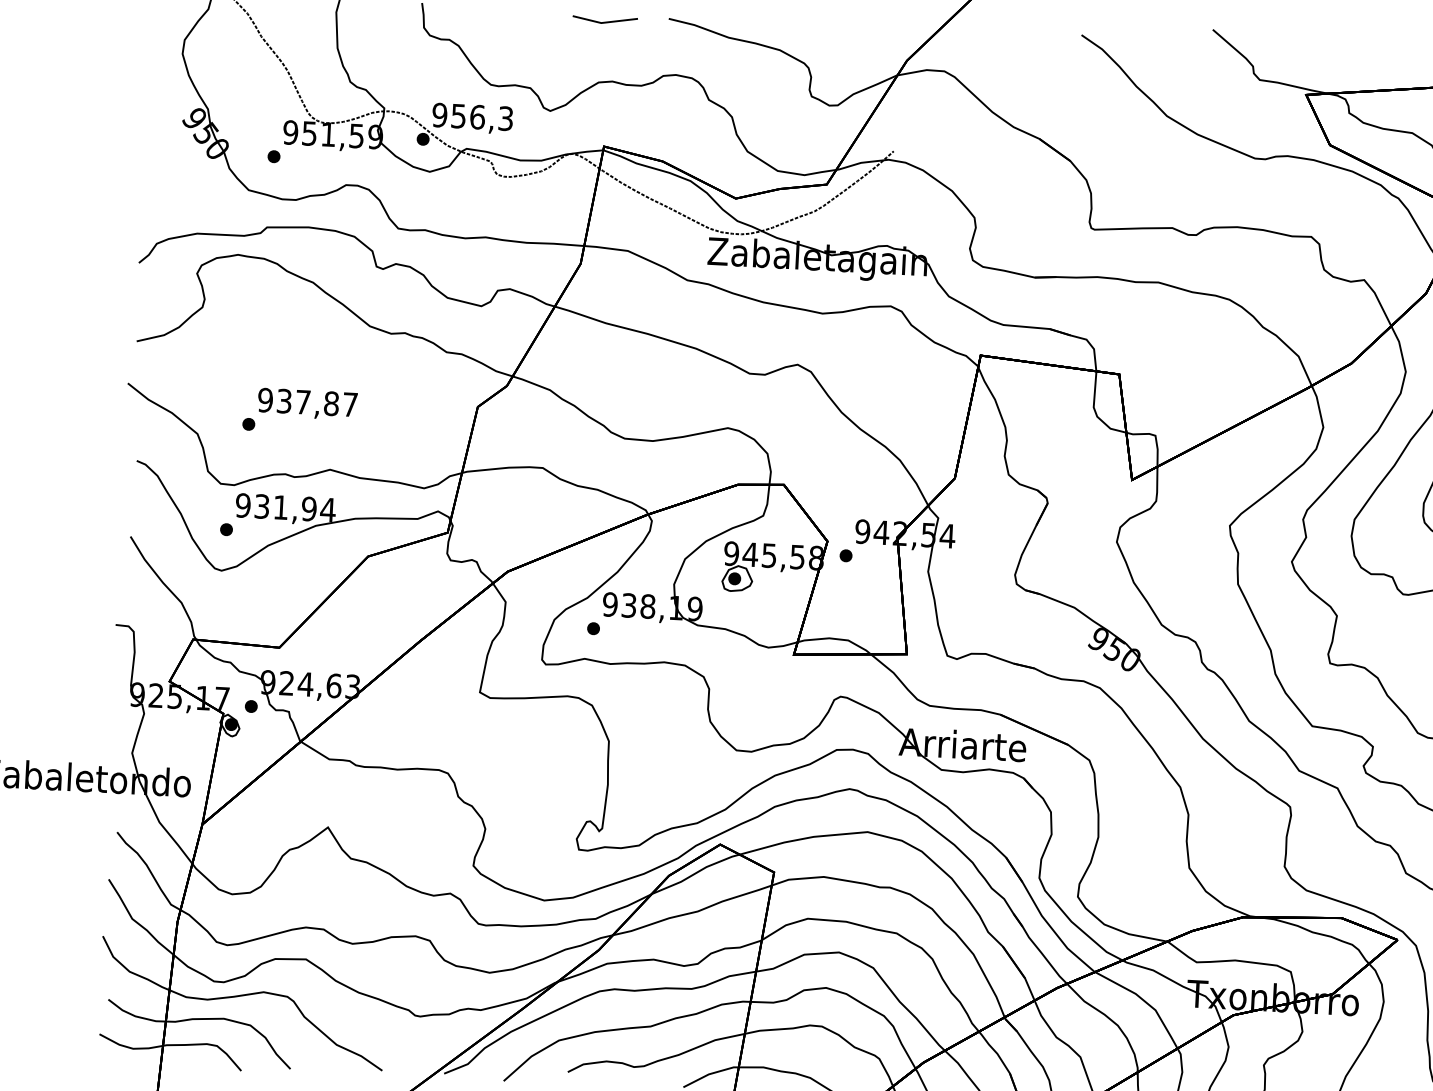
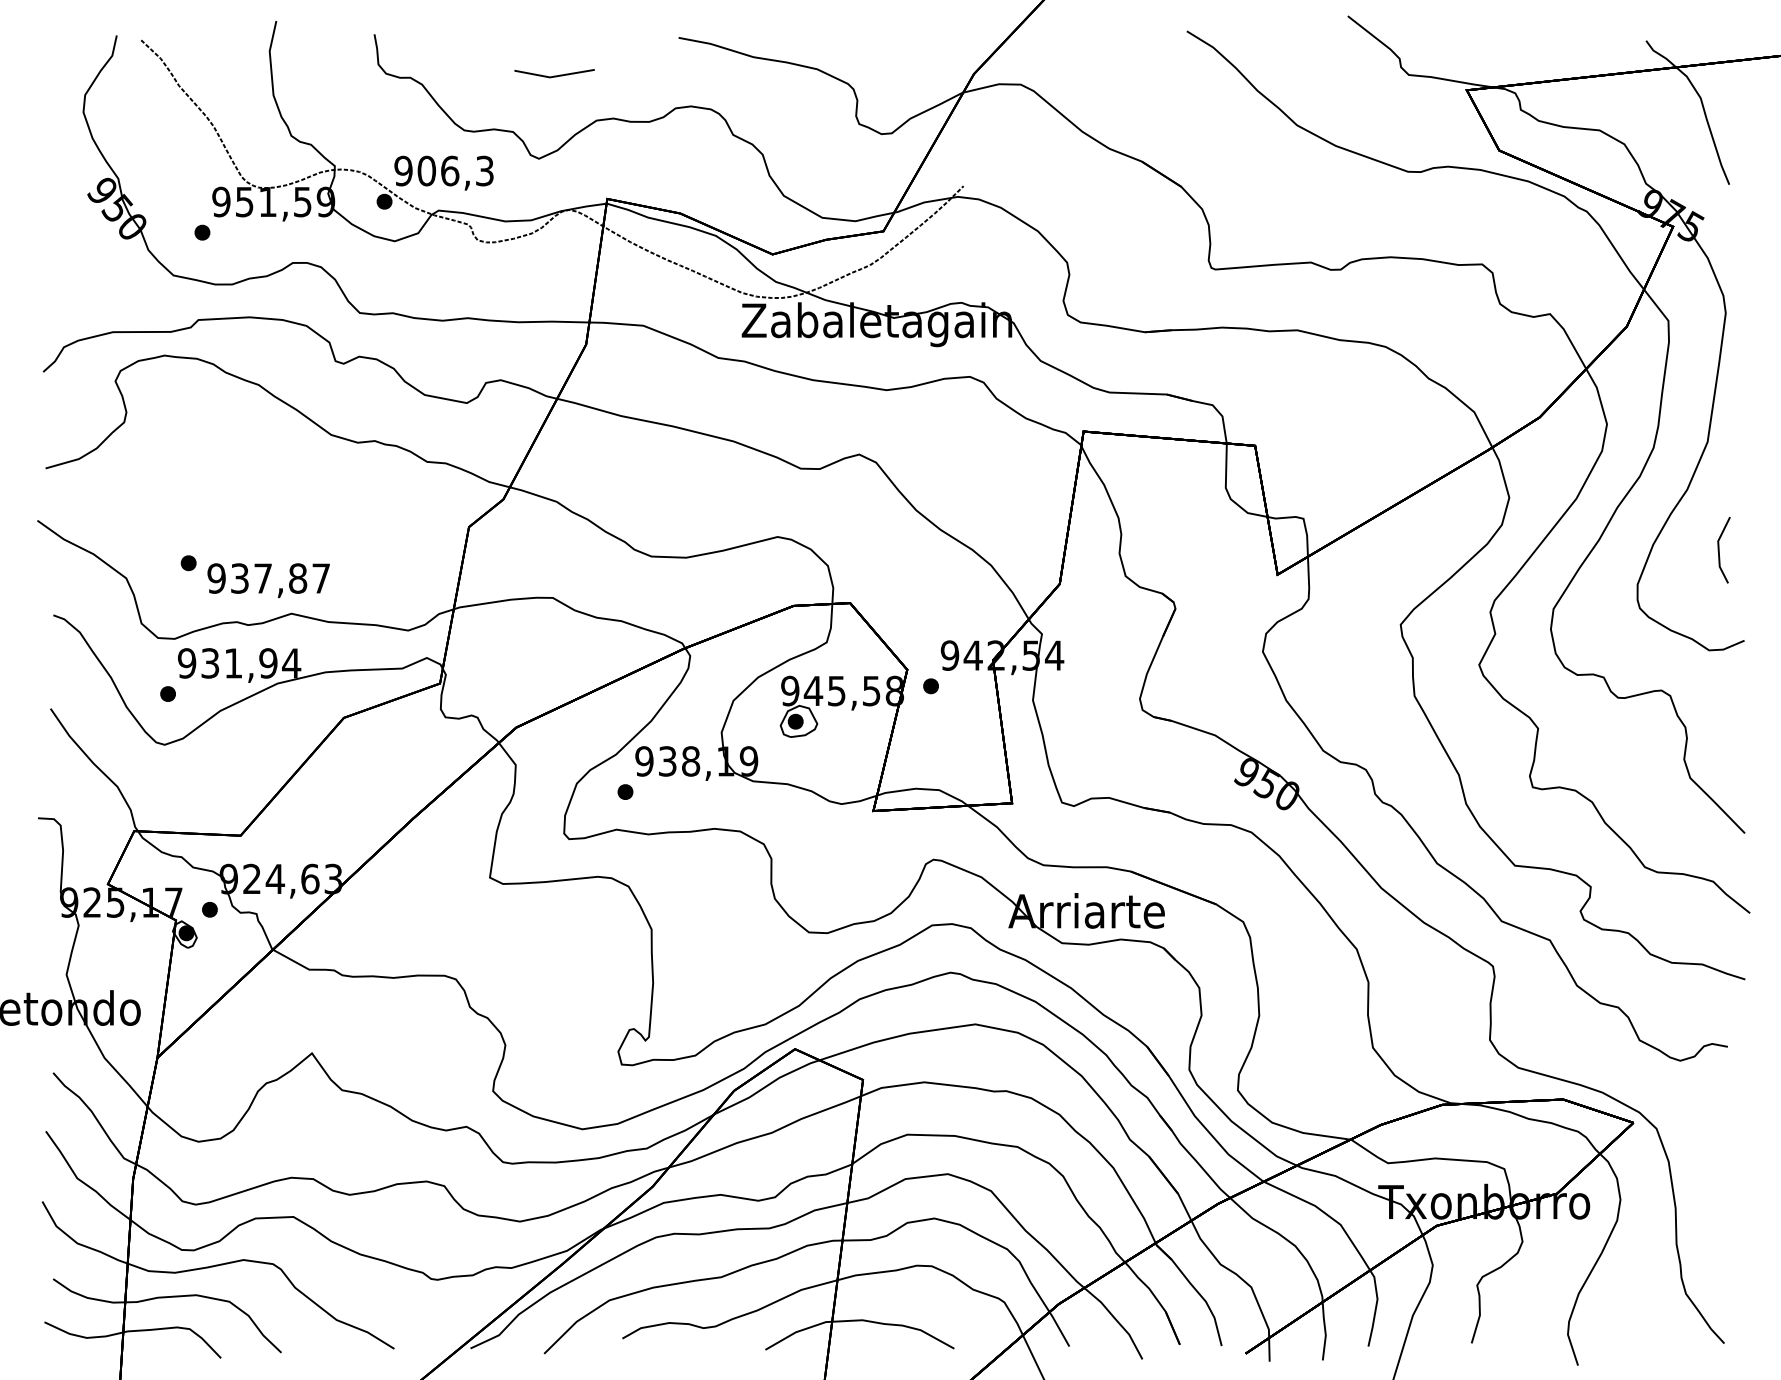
line: (605, 21) -> (554, 75), moved
text: (458, 115) -> (426, 170), 956,3 -> 906,3
text: (307, 404) -> (268, 580), moved

